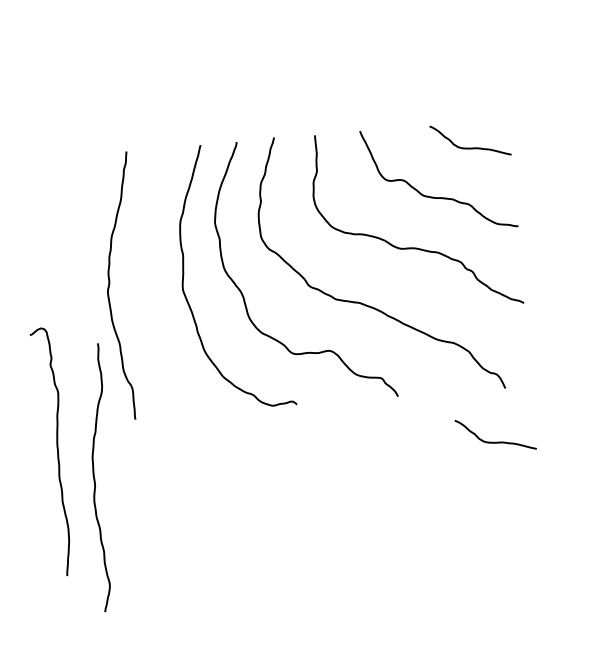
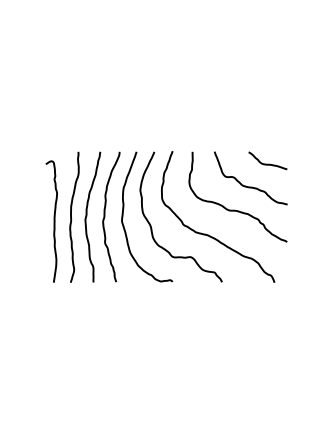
curve: (148, 282) -> (105, 216), added
curve: (495, 440) -> (267, 307), removed
curve: (55, 451) -> (53, 221), moved
curve: (94, 476) -> (71, 216), moved

